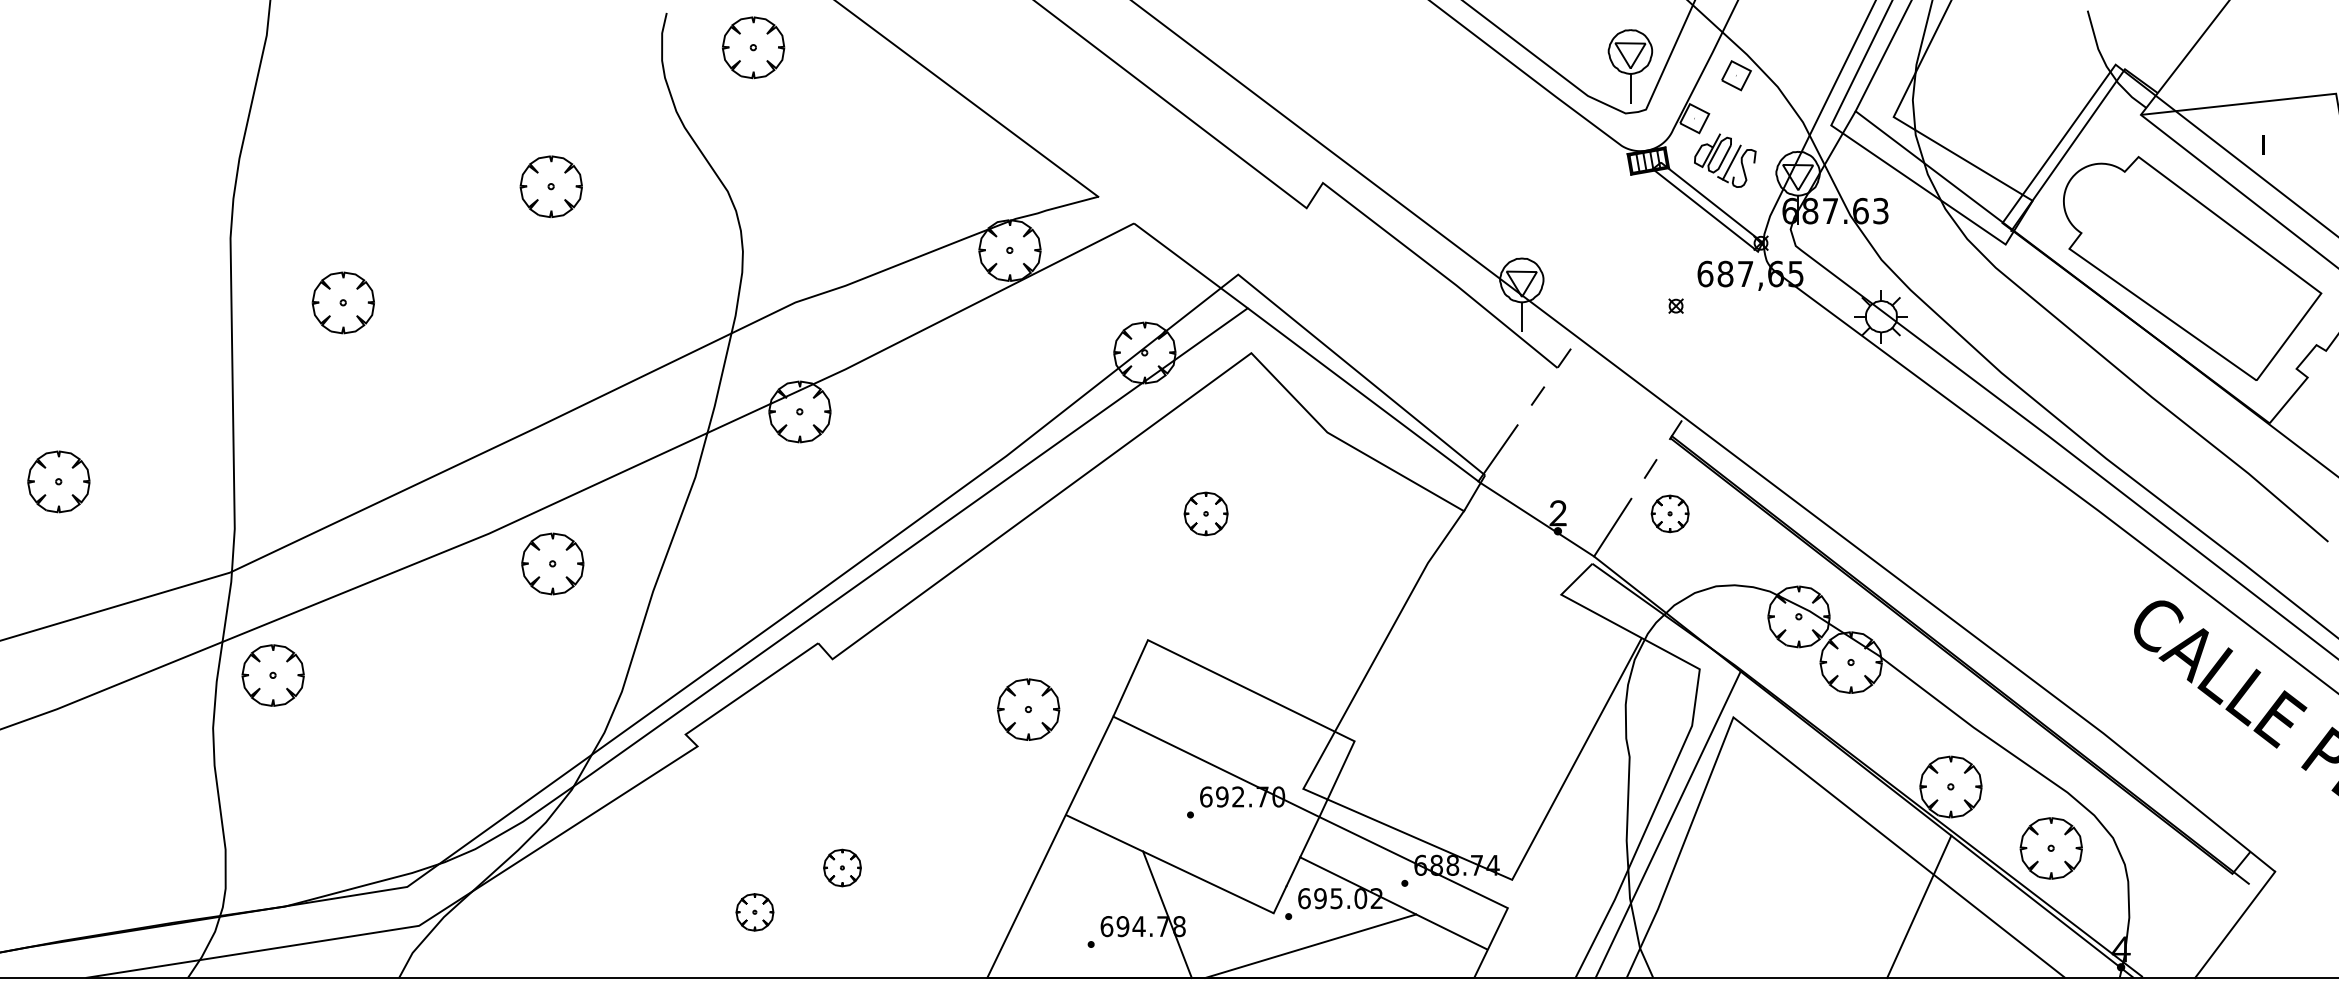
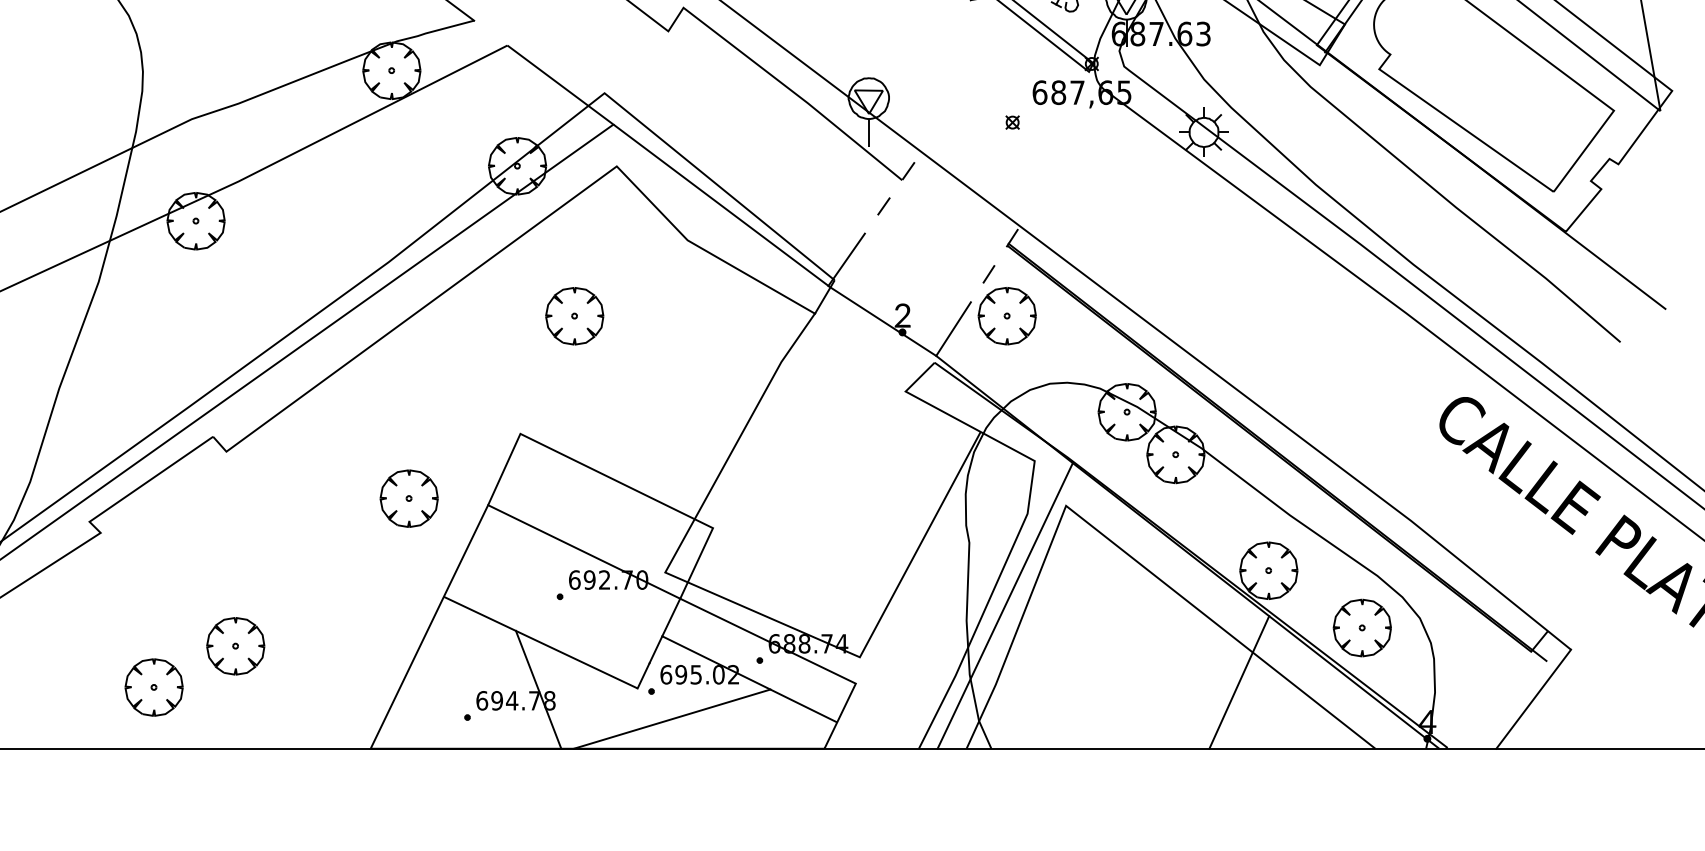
part: (1205, 513) -> (574, 315), size x1.43
part: (1669, 513) -> (1006, 315), size x1.67
part: (842, 867) -> (235, 645), size x1.67
part: (754, 912) -> (153, 687), size x1.67

